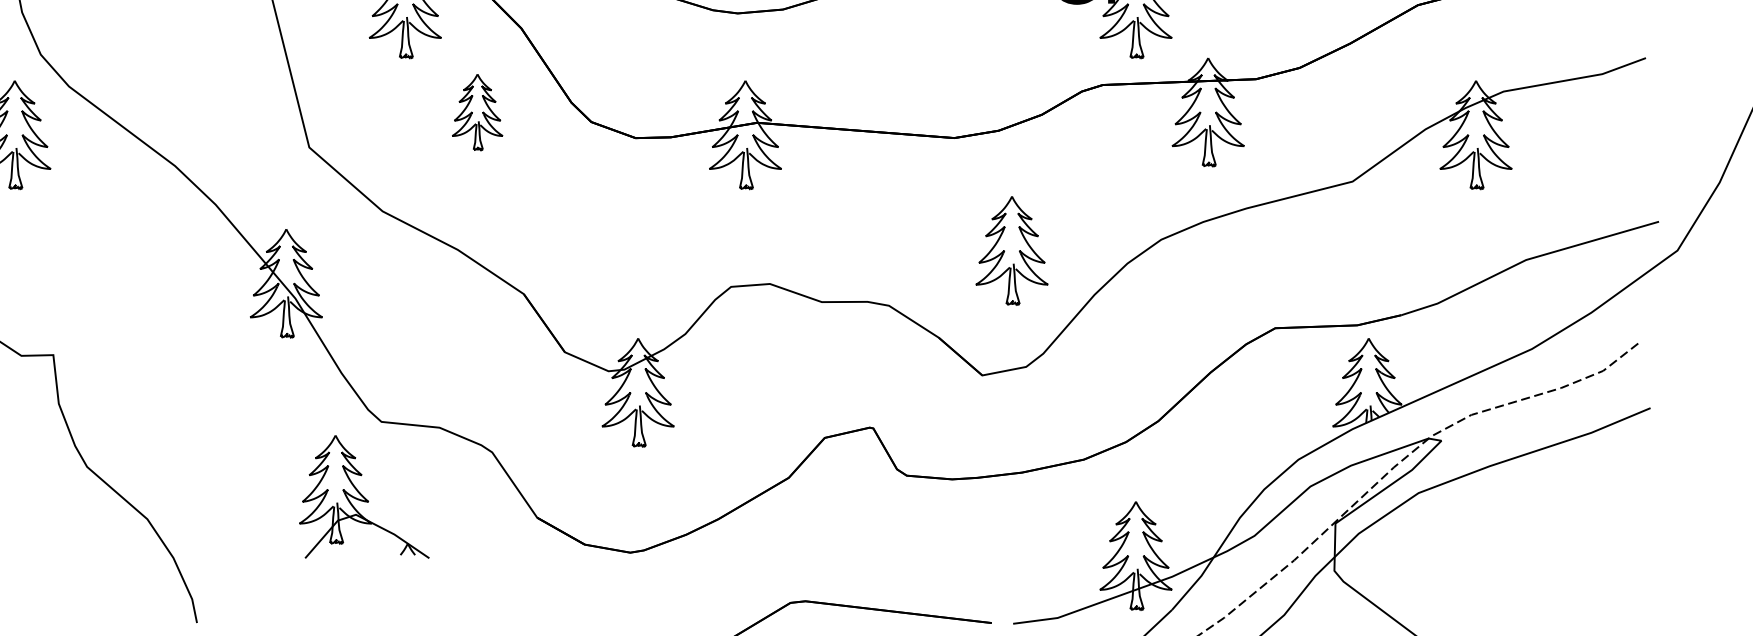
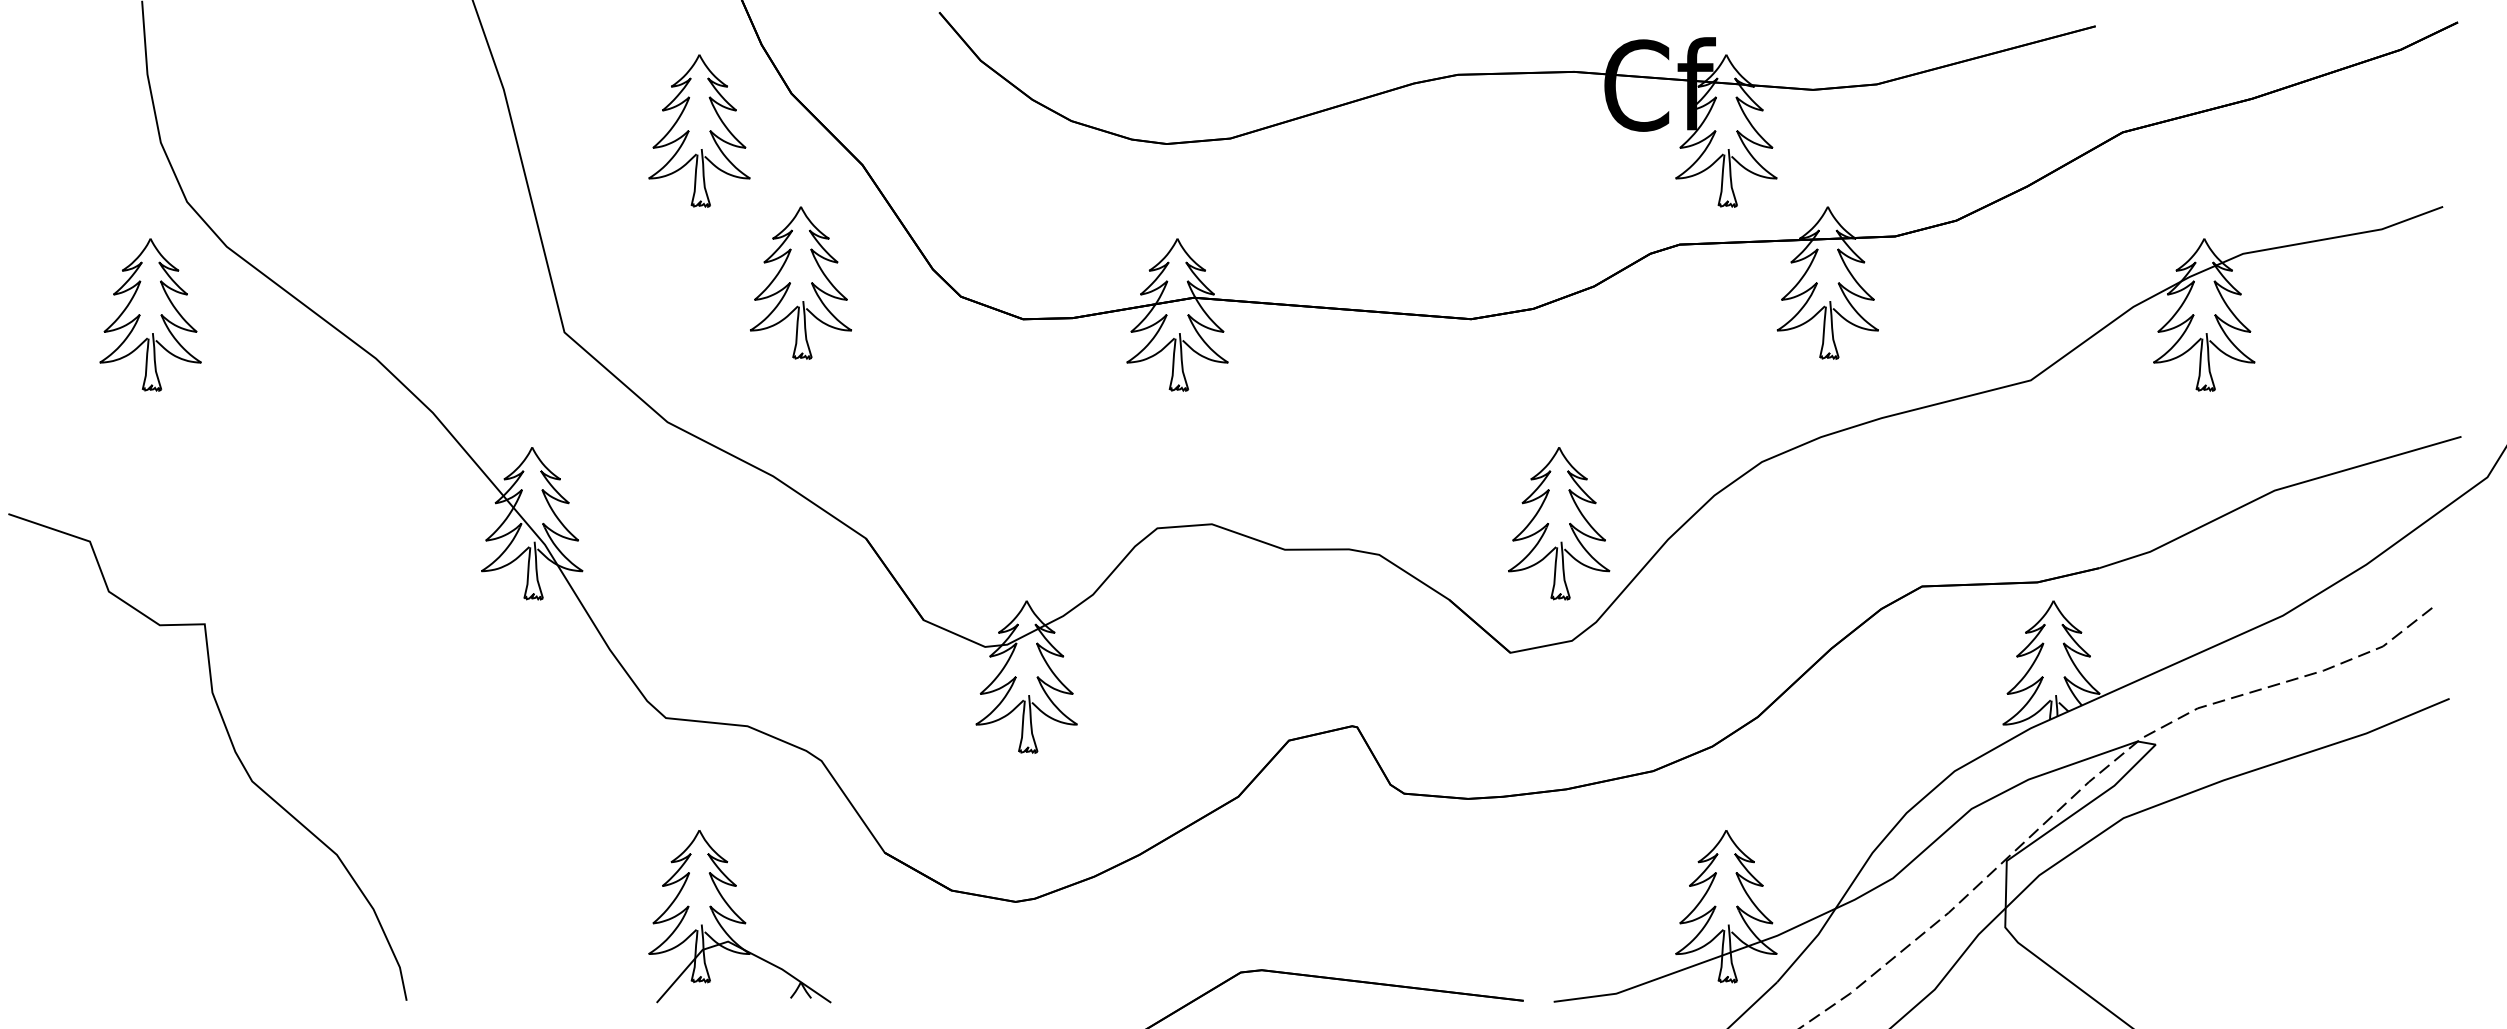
part: (477, 111) -> (800, 282), size x1.43
part: (1012, 250) -> (1559, 523), moved
part: (364, 496) -> (739, 916), moved

